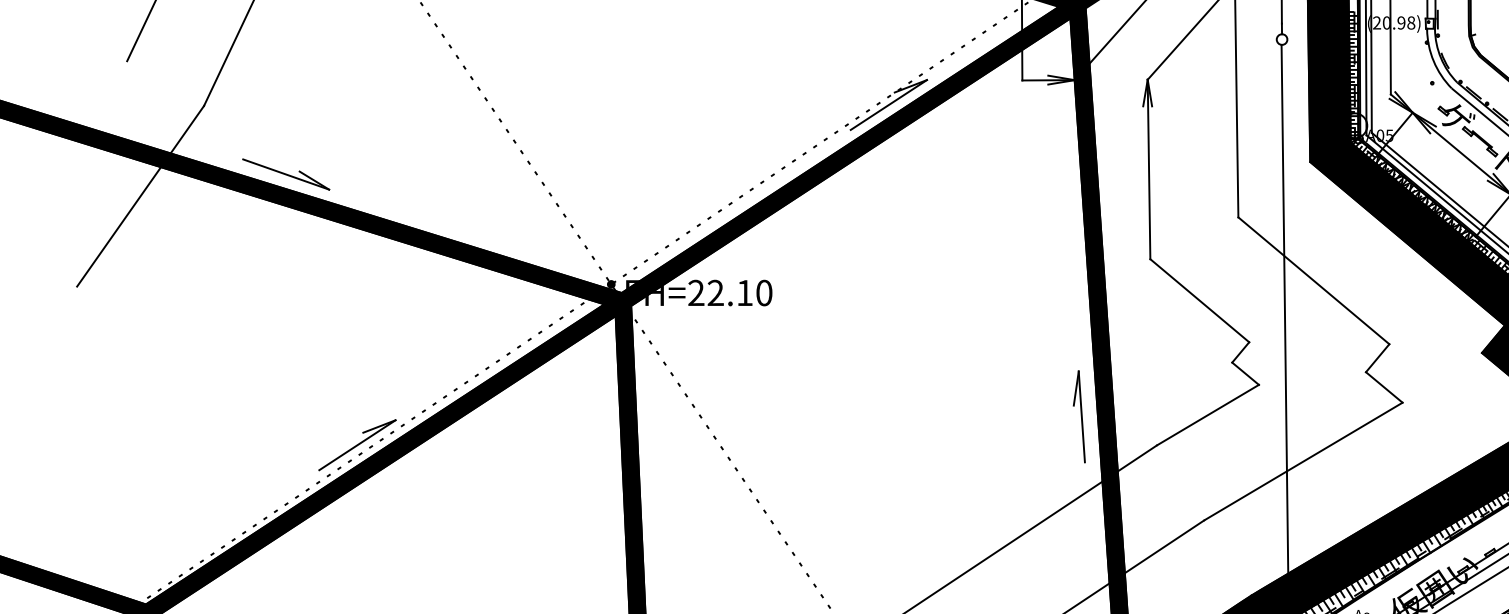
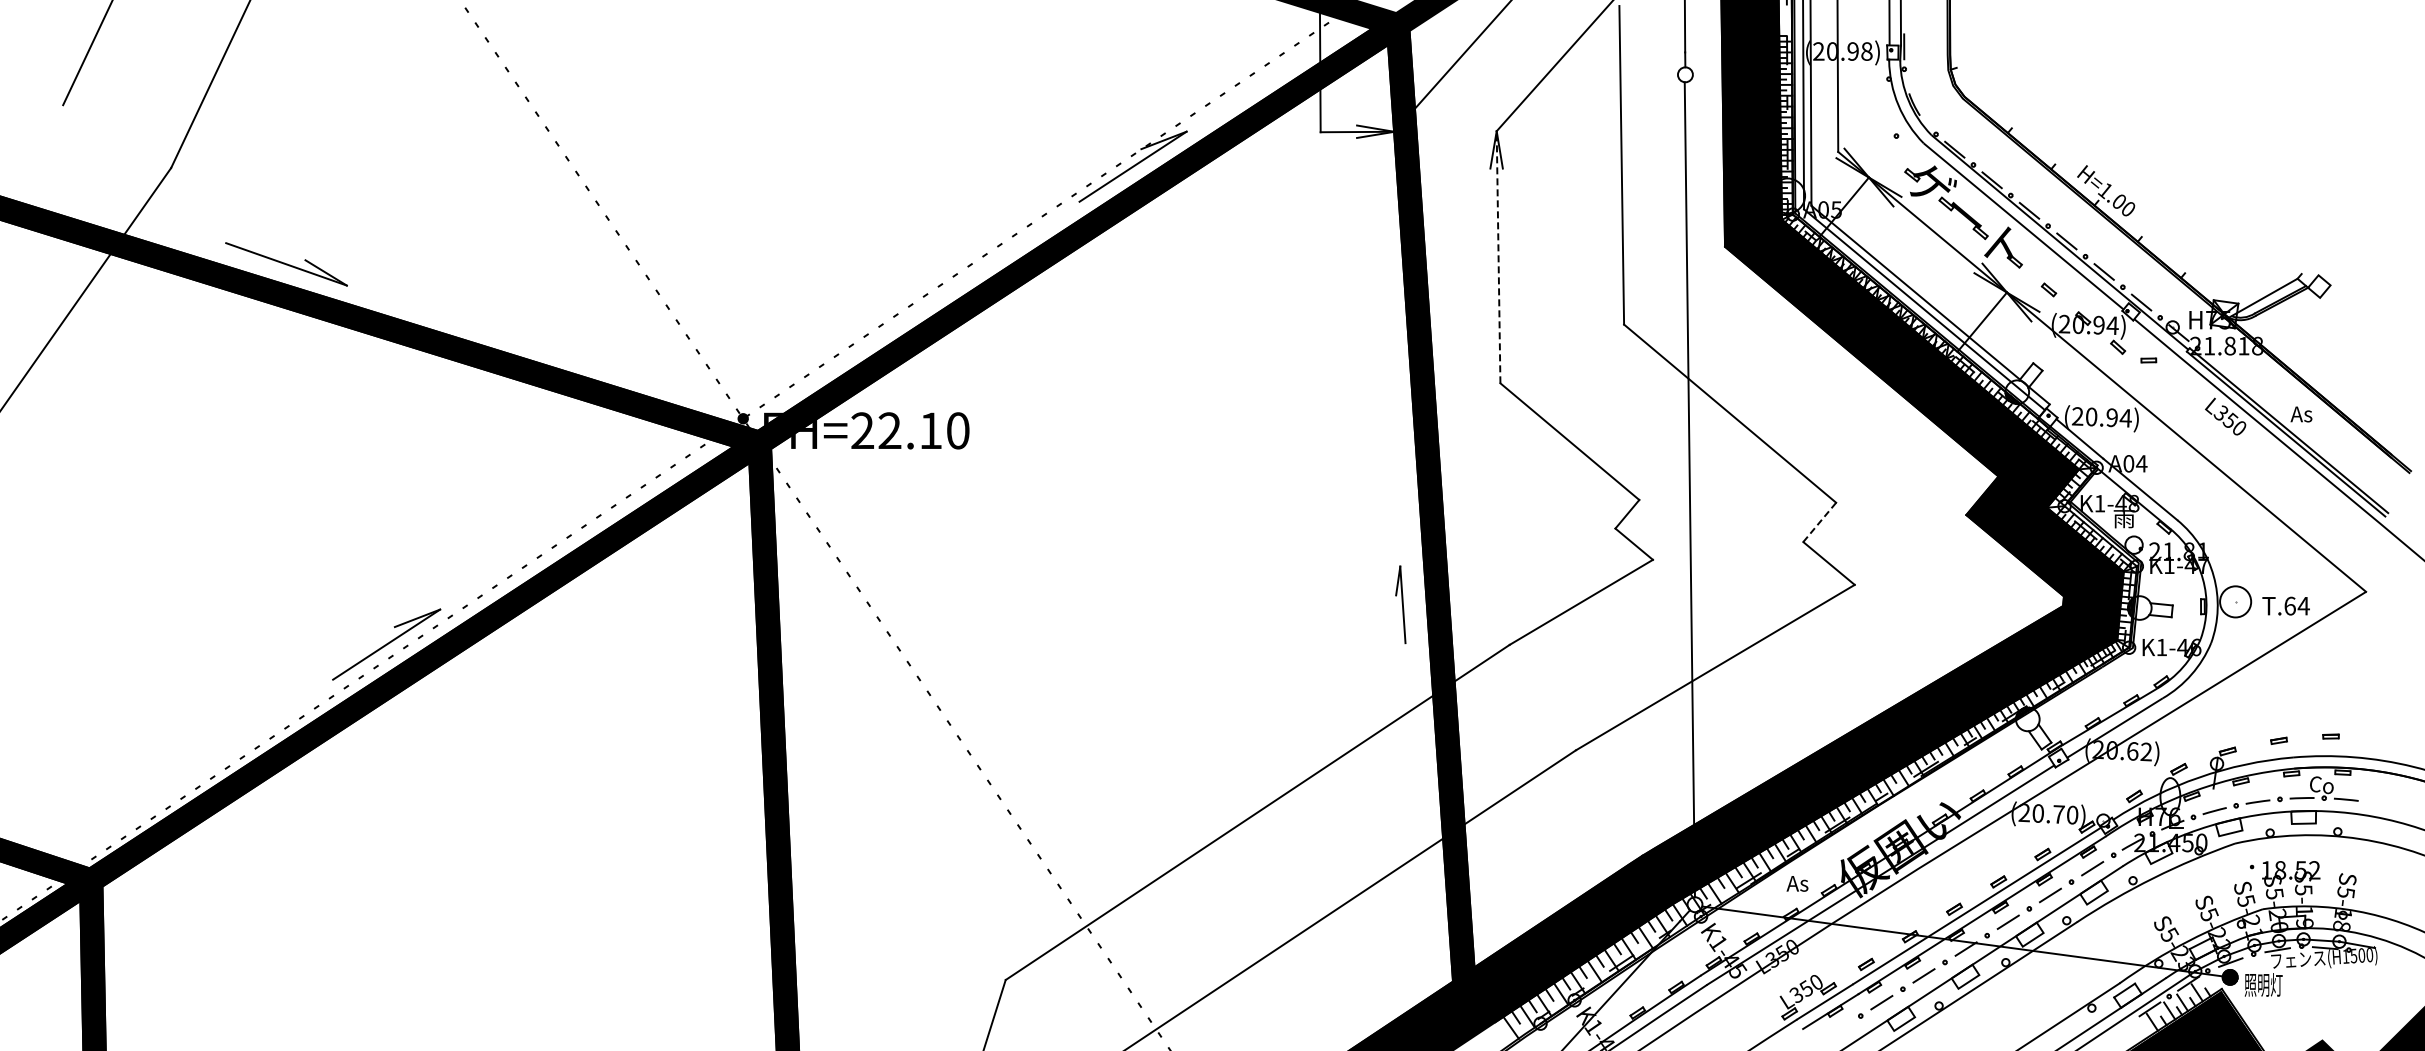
line: (1148, 168) -> (1498, 256), solid -> dashed
line: (1377, 358) -> (1819, 522), solid -> dashed
part: (1079, 416) -> (1400, 604), size x0.6

